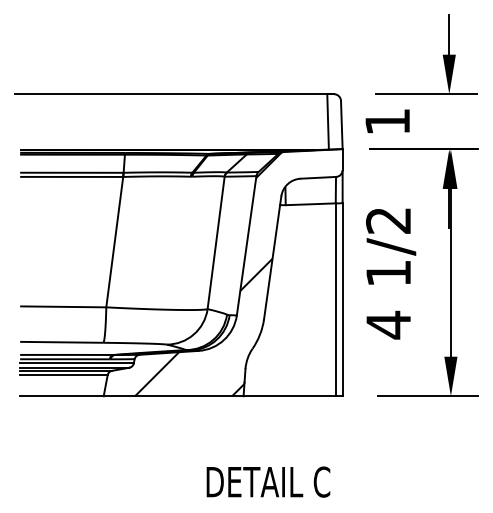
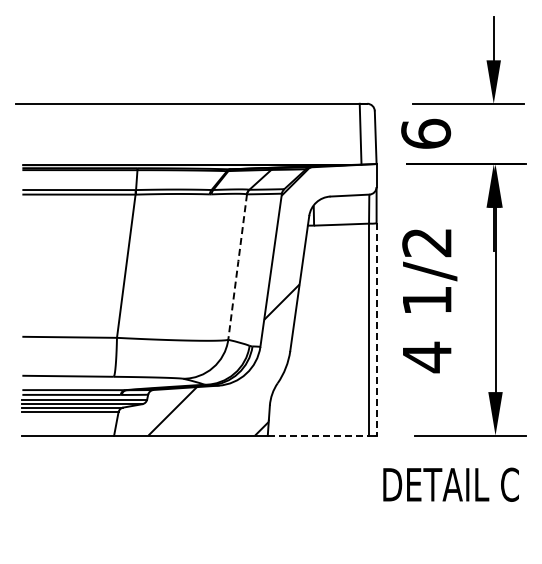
text: (388, 121) -> (426, 133), 1 -> 6
line: (216, 243) -> (237, 267), solid -> dashed
line: (342, 299) -> (376, 329), solid -> dashed
line: (289, 396) -> (318, 435), solid -> dashed
text: (267, 481) -> (450, 484), moved

